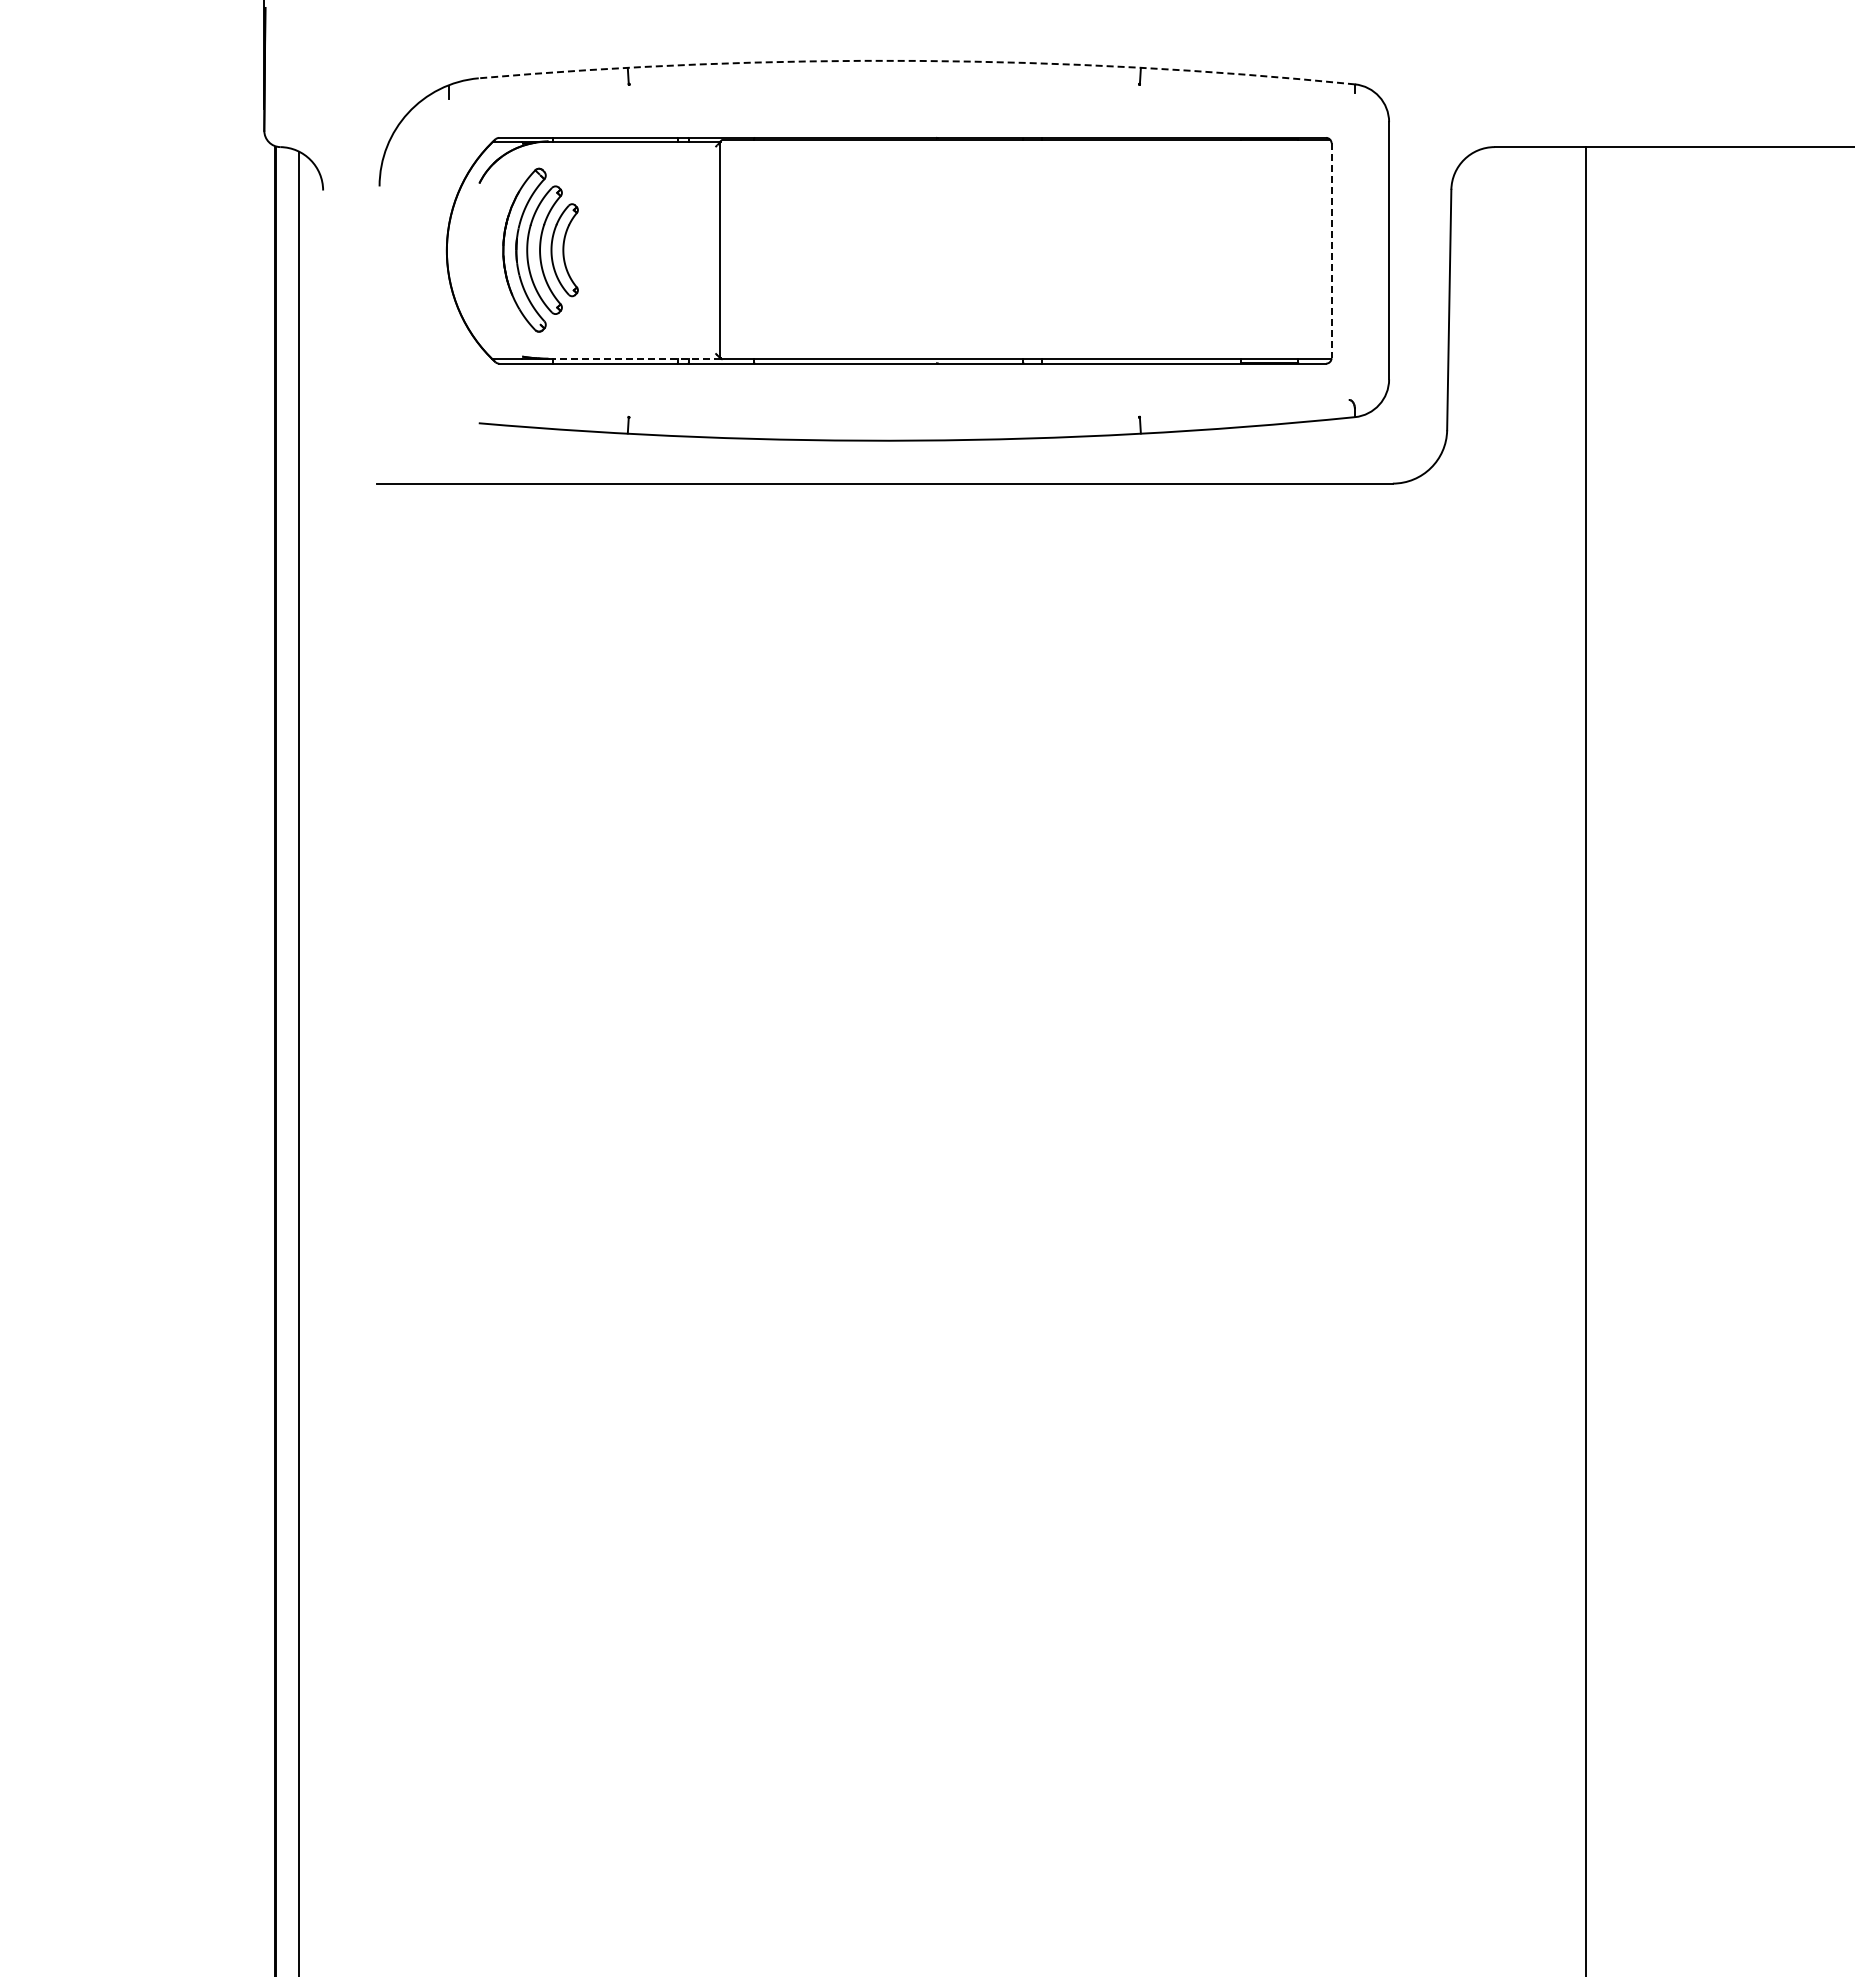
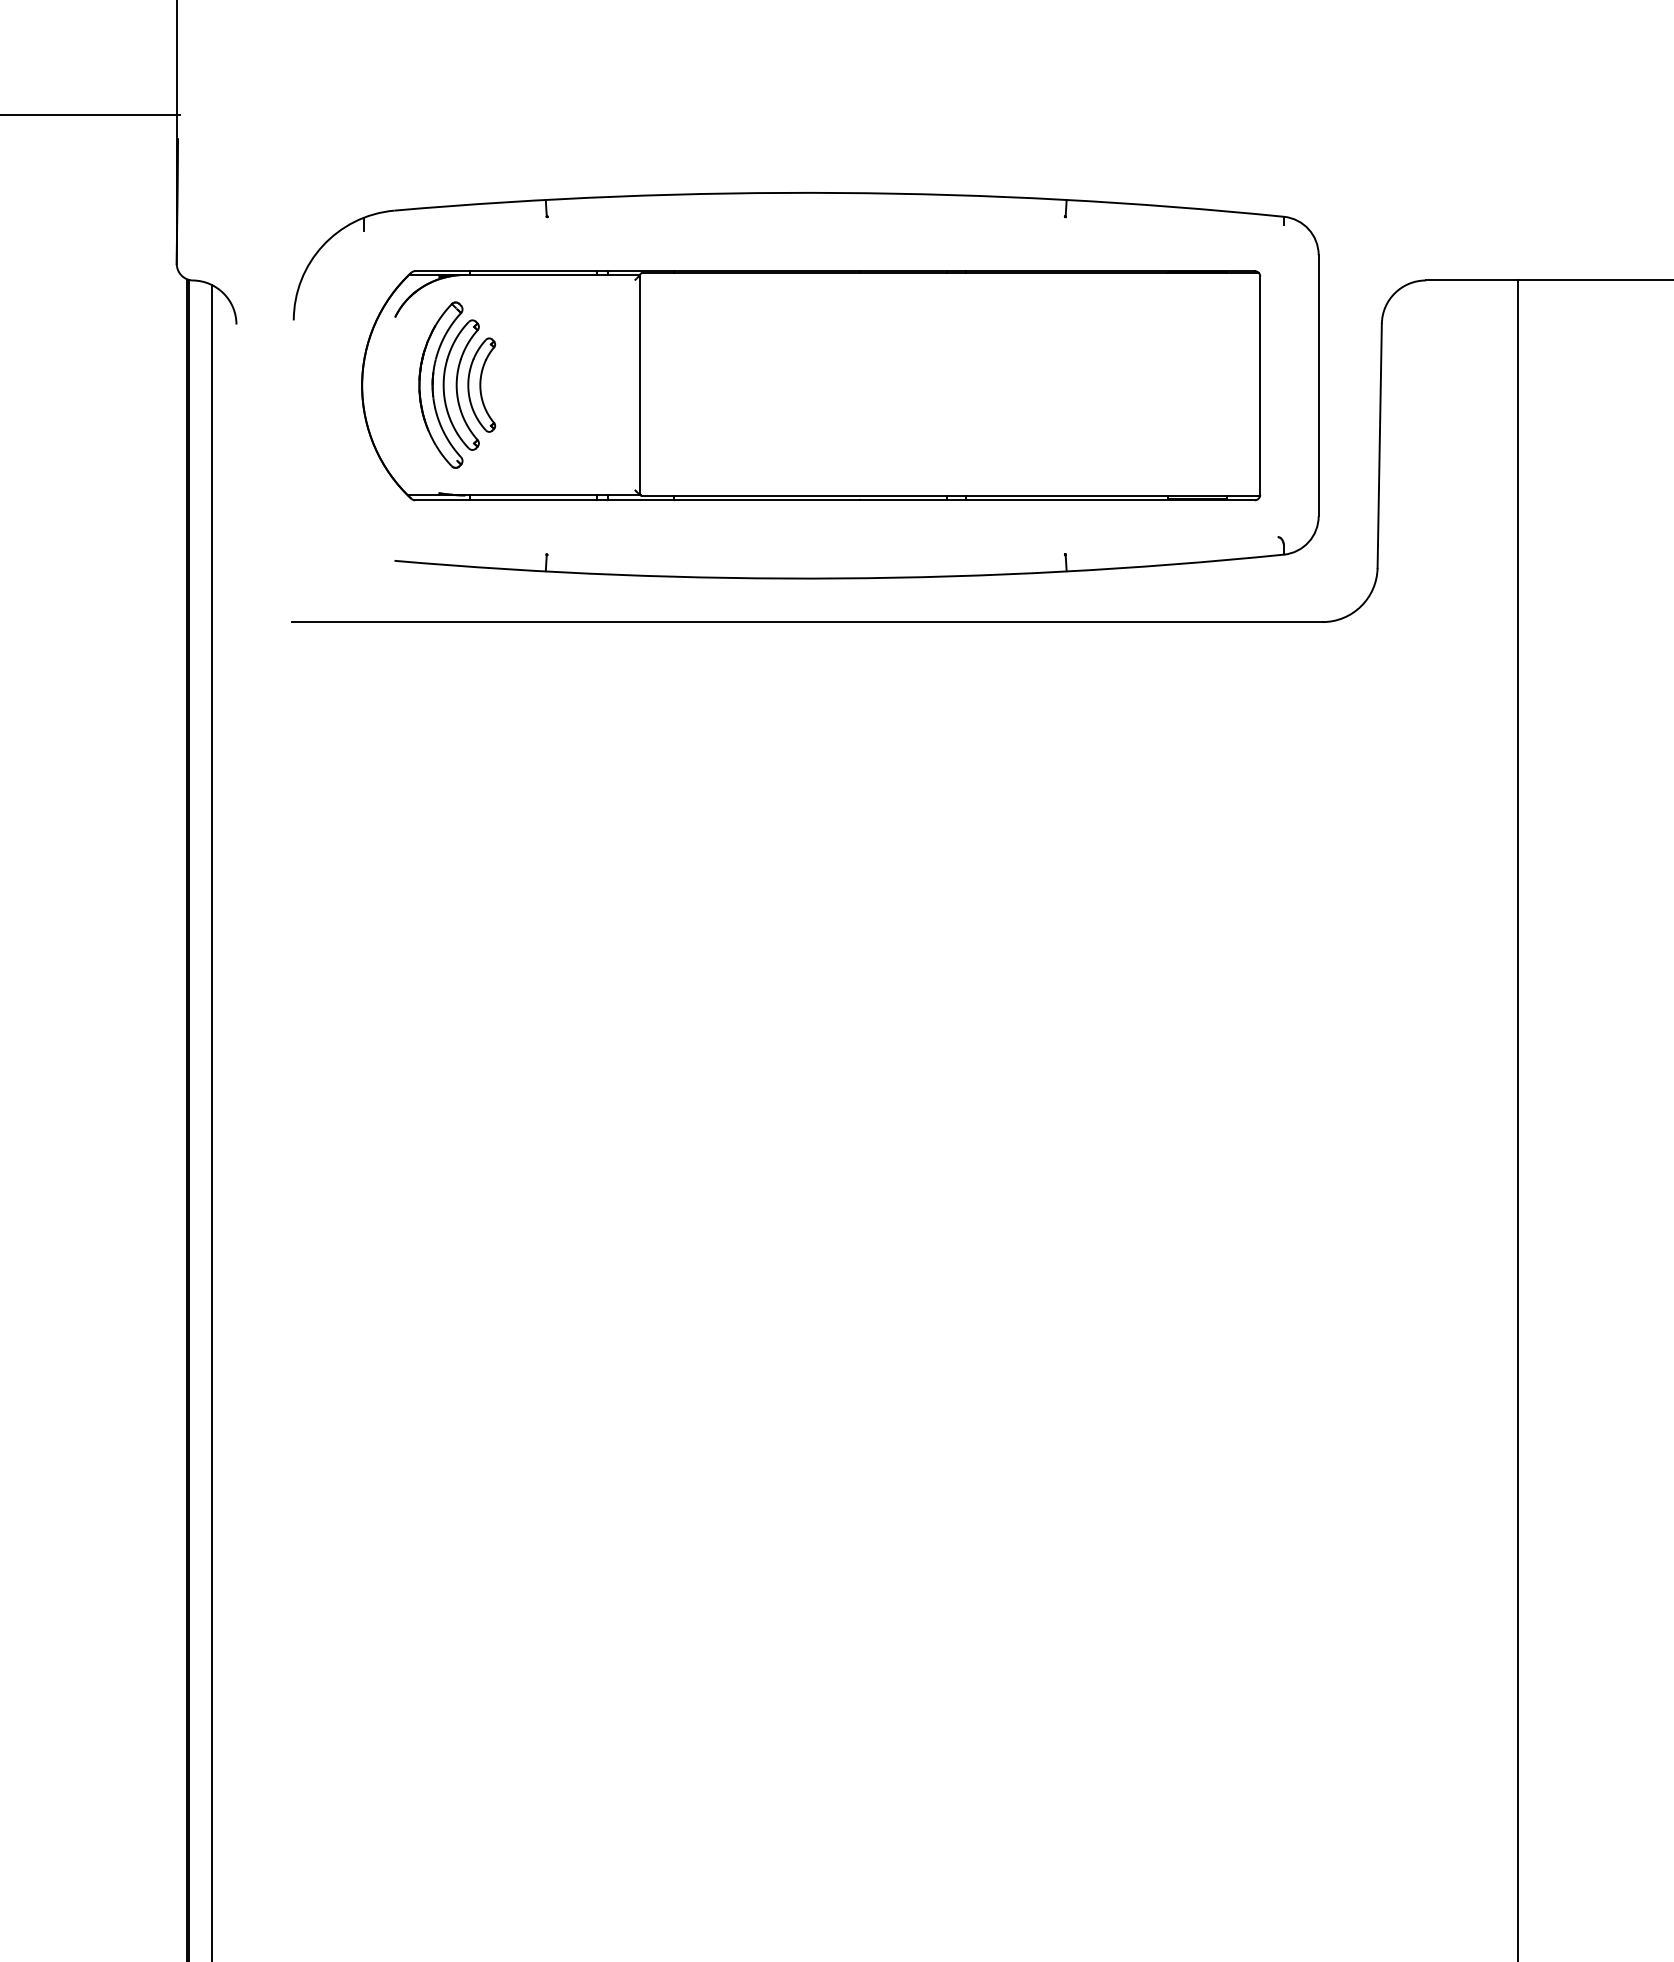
arc: (916, 60) -> (838, 192), dashed -> solid
line: (1331, 251) -> (1260, 386), dashed -> solid
line: (634, 358) -> (552, 495), dashed -> solid

